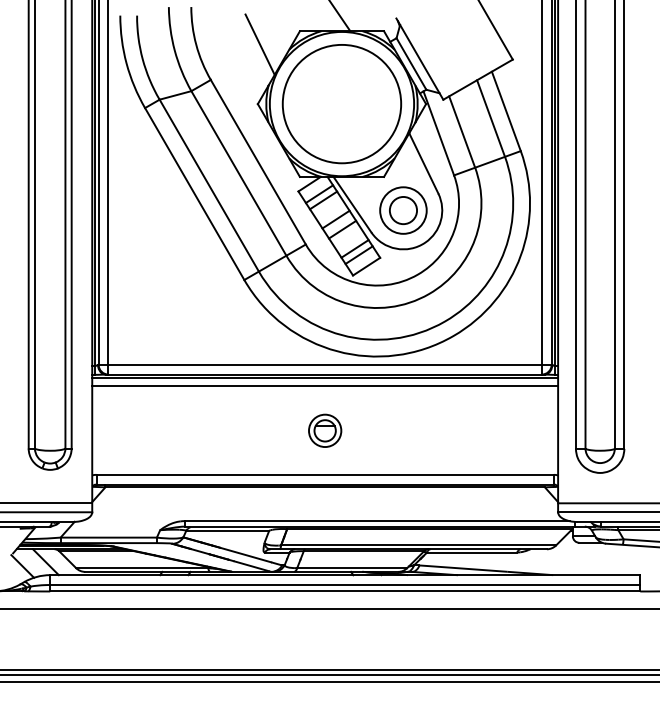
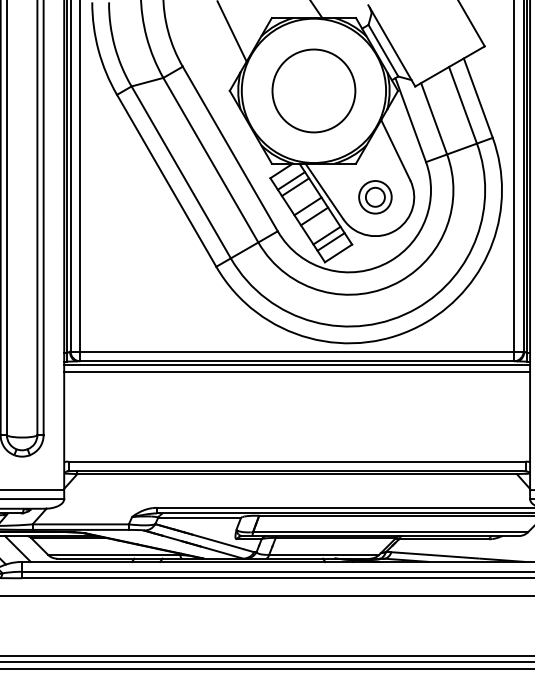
circle: (341, 104) -> (313, 91), size x0.7
part: (403, 210) -> (375, 197), size x0.7
part: (325, 430) -> (297, 417), removed

